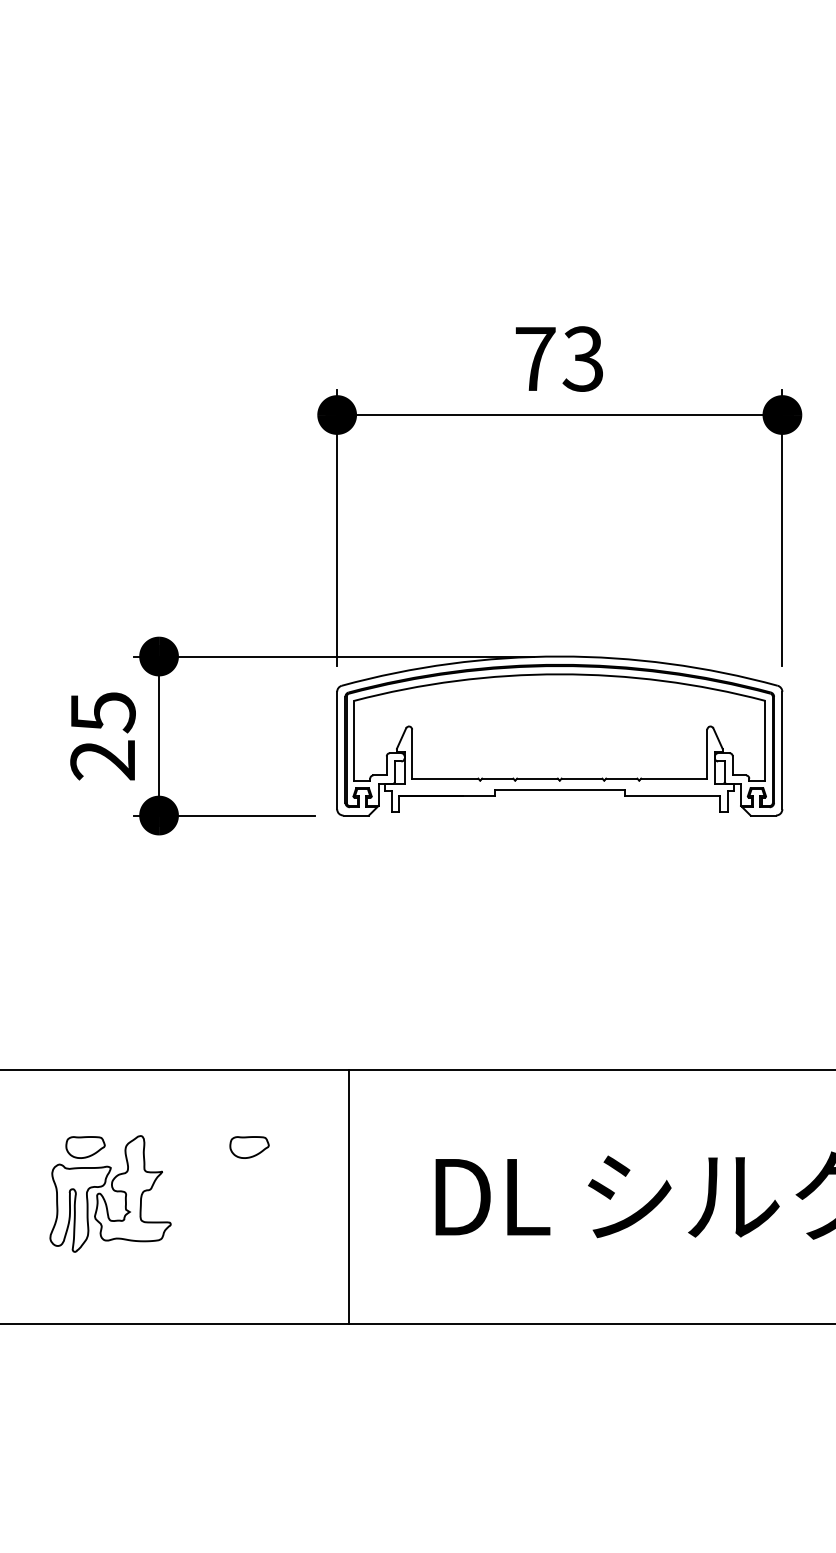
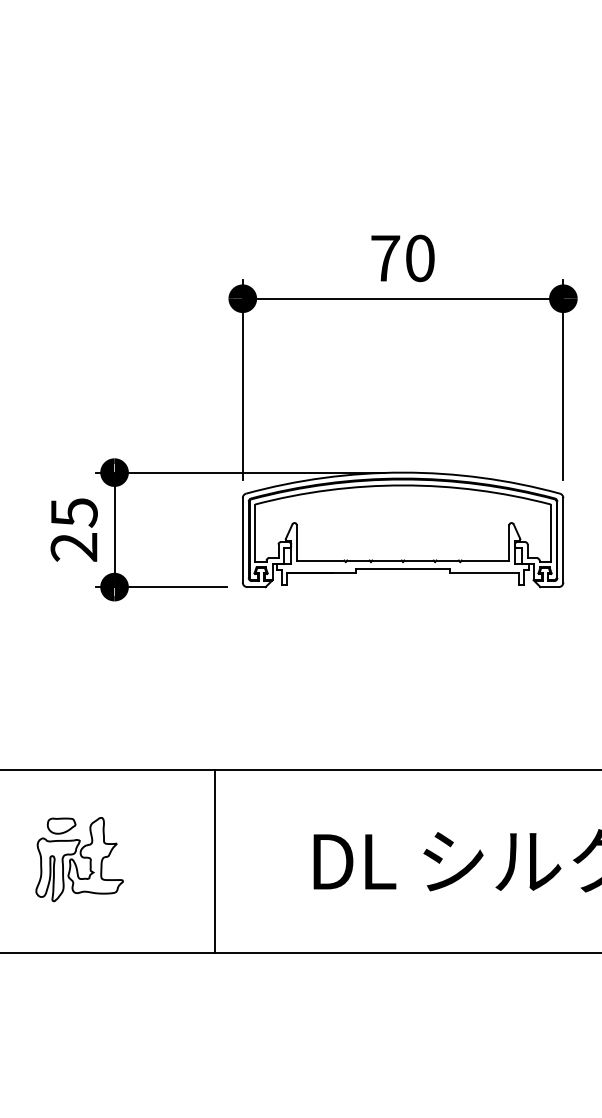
text: (582, 358) -> (419, 258), 73 -> 70
part: (249, 1147) -> (179, 826), removed
line: (348, 1196) -> (214, 861), moved

